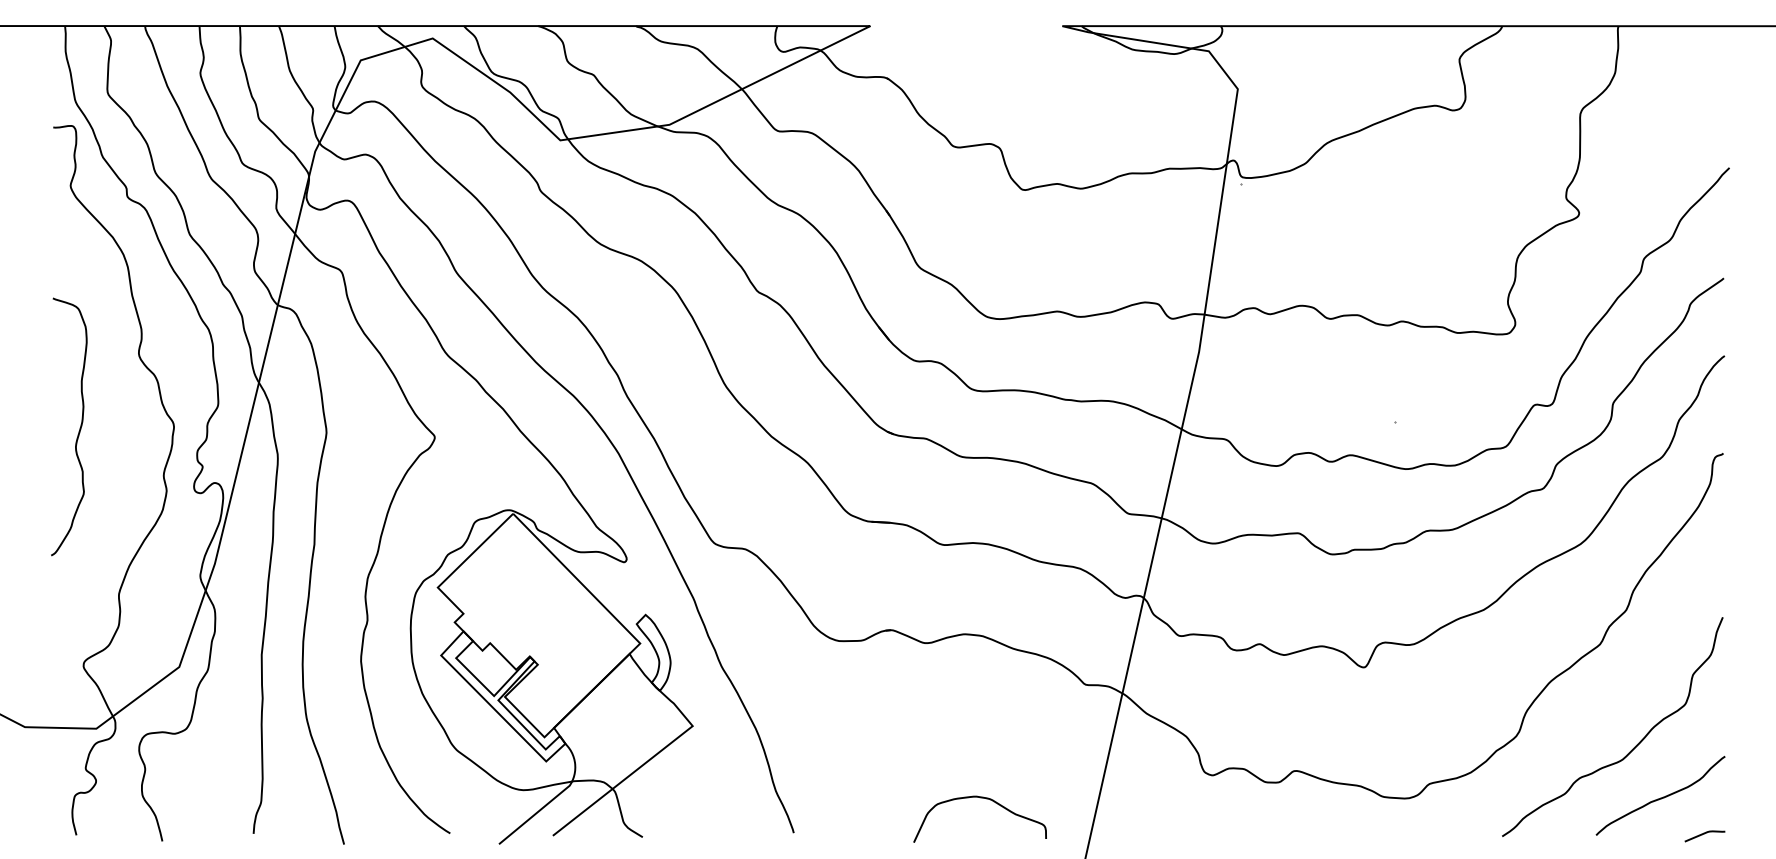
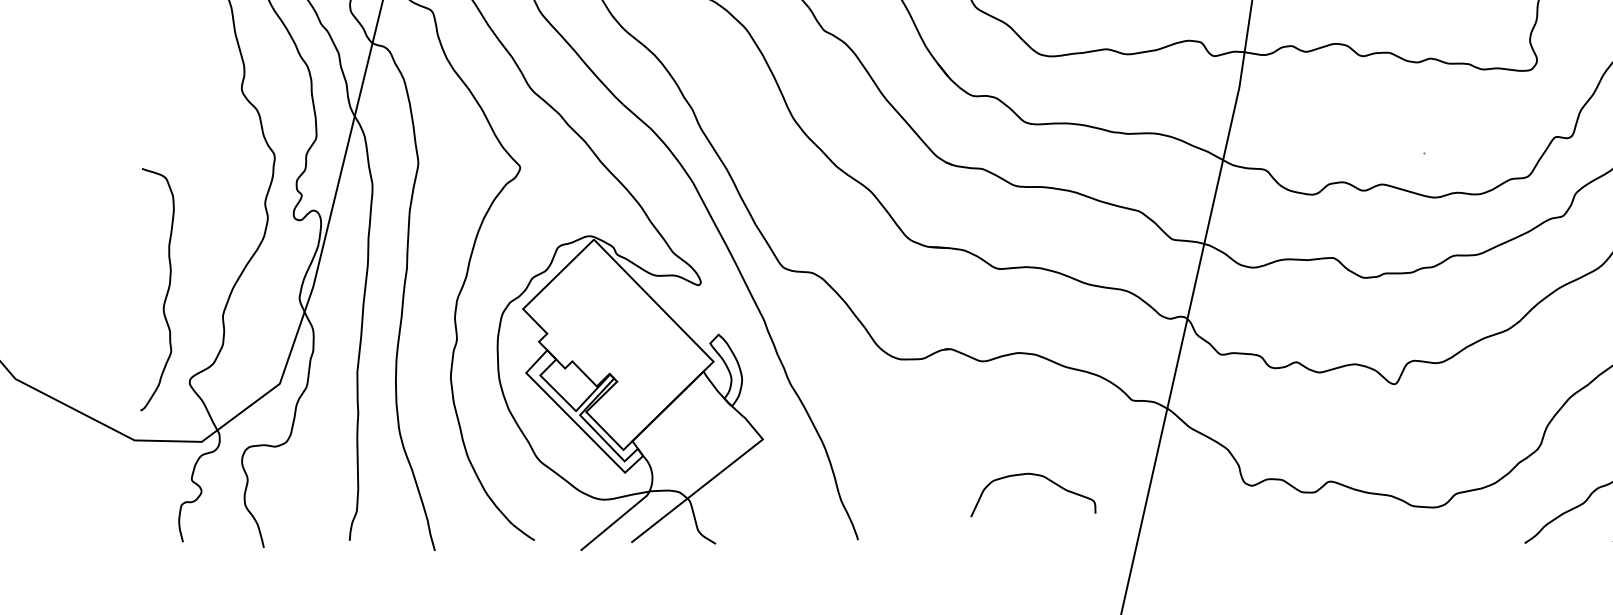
curve: (79, 428) -> (167, 291), moved
curve: (980, 798) -> (1033, 475), moved

